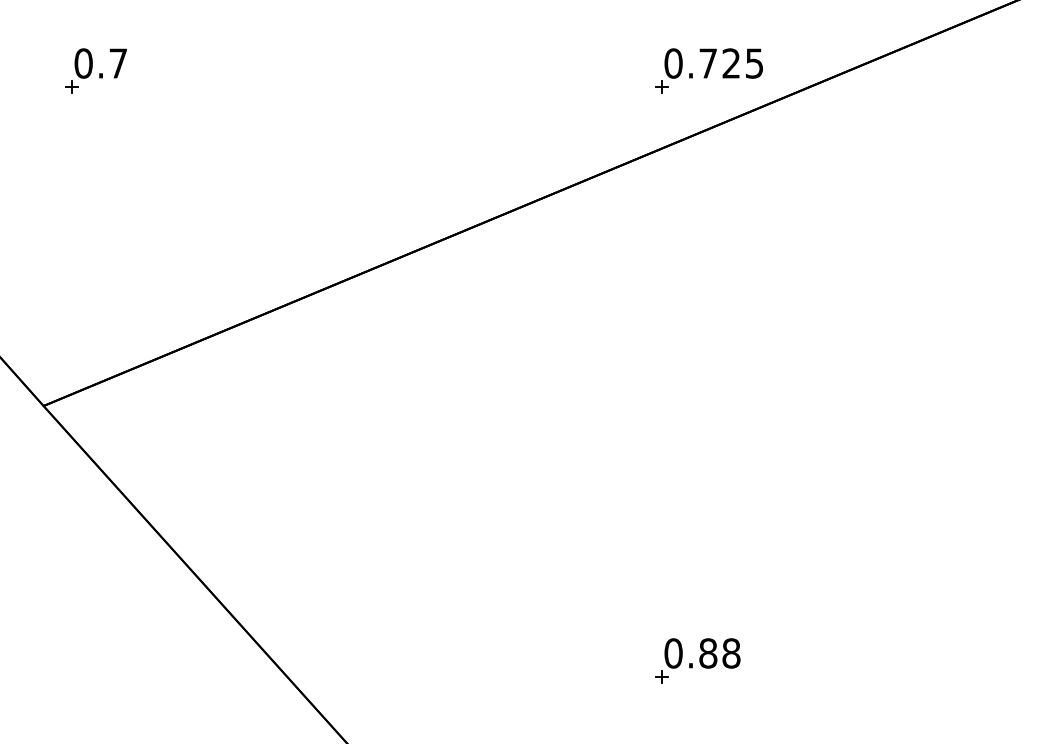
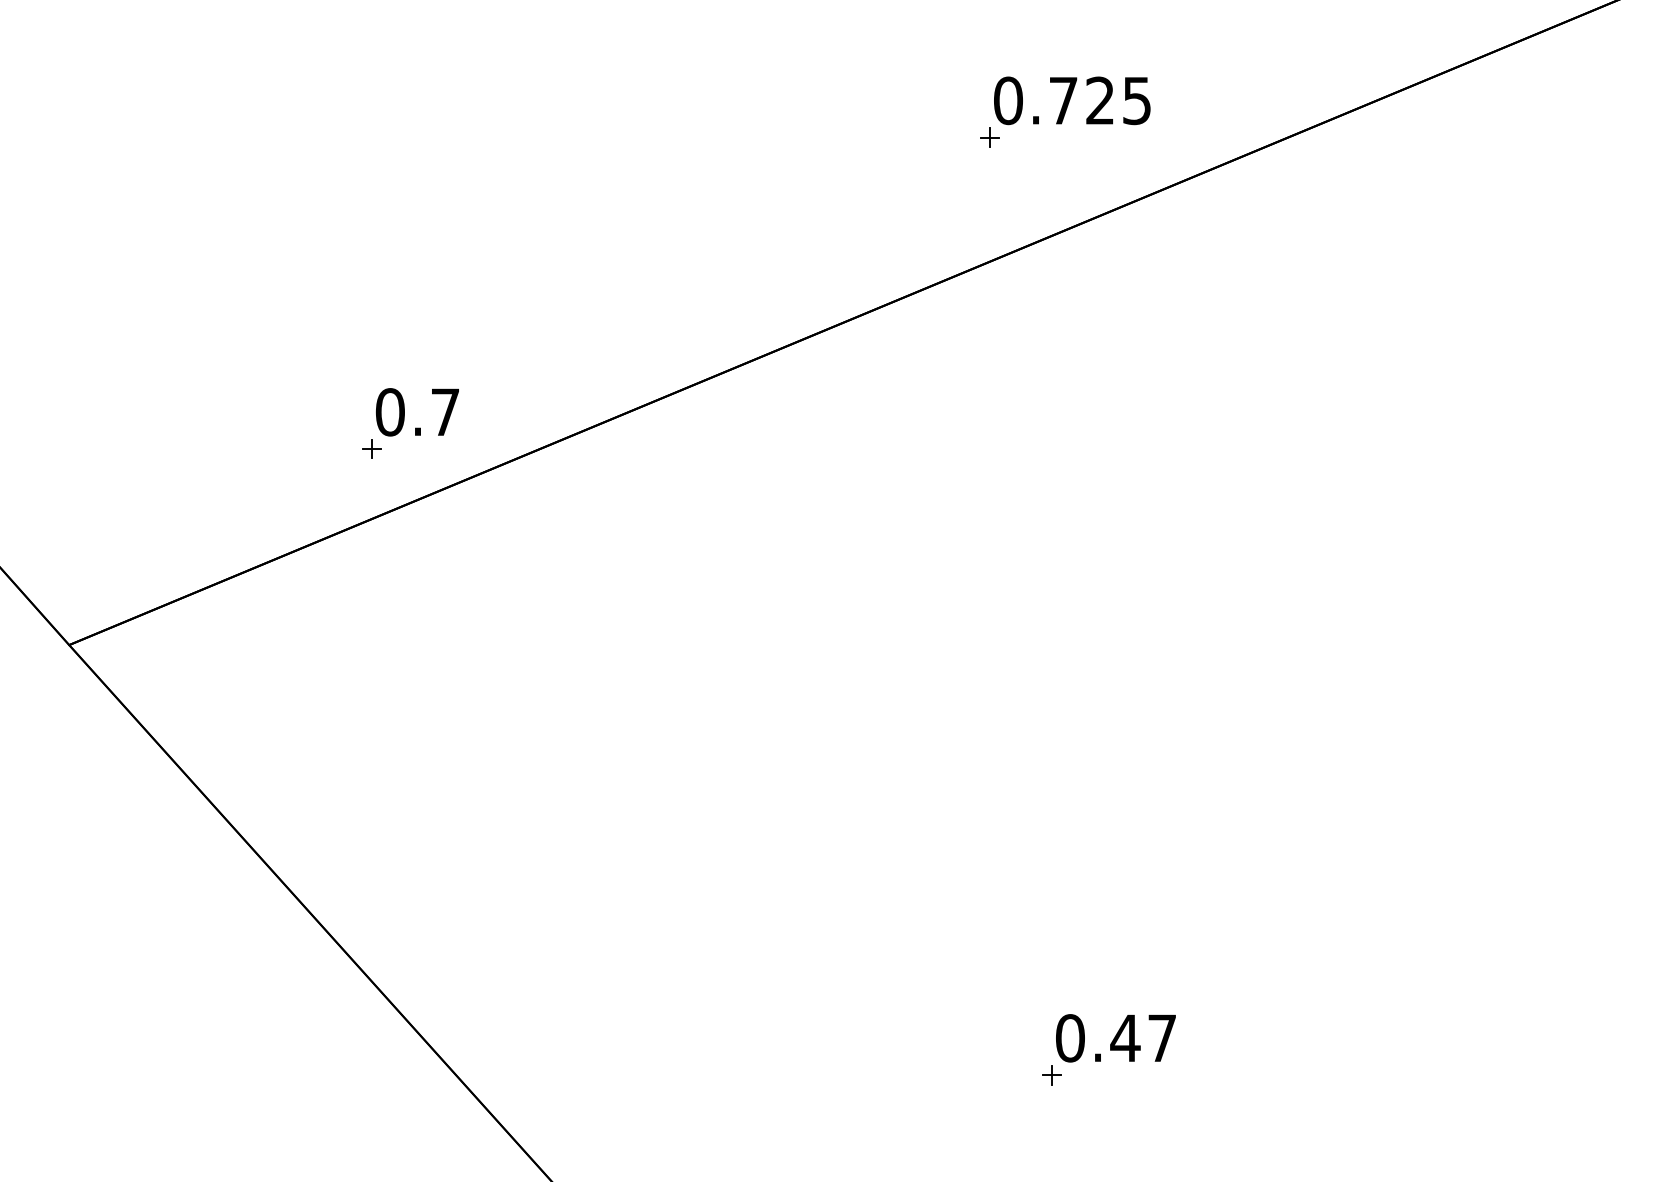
part: (95, 70) -> (409, 423), moved
part: (708, 70) -> (1063, 111), moved
text: (719, 653) -> (1143, 1038), 0.88 -> 0.47

